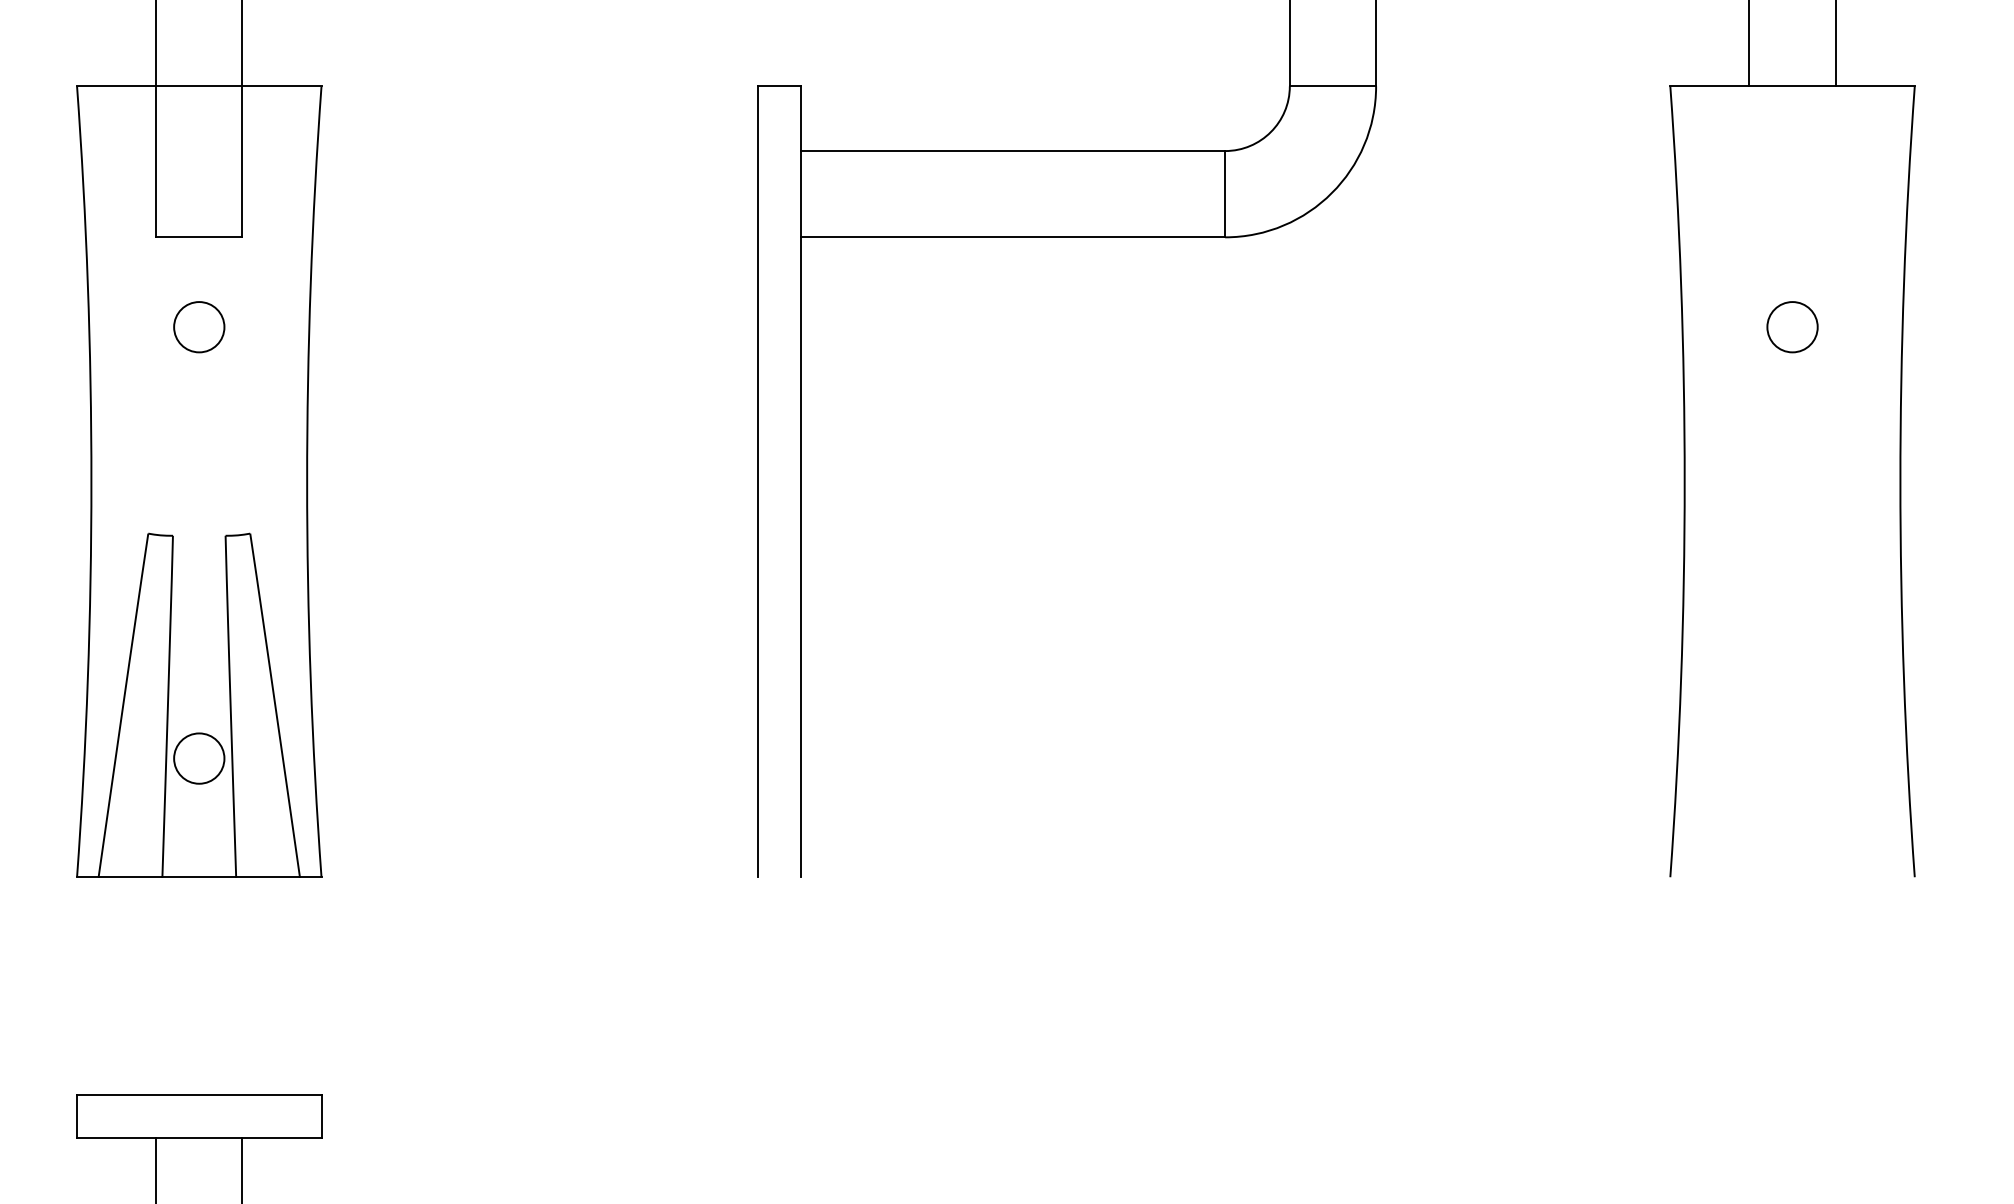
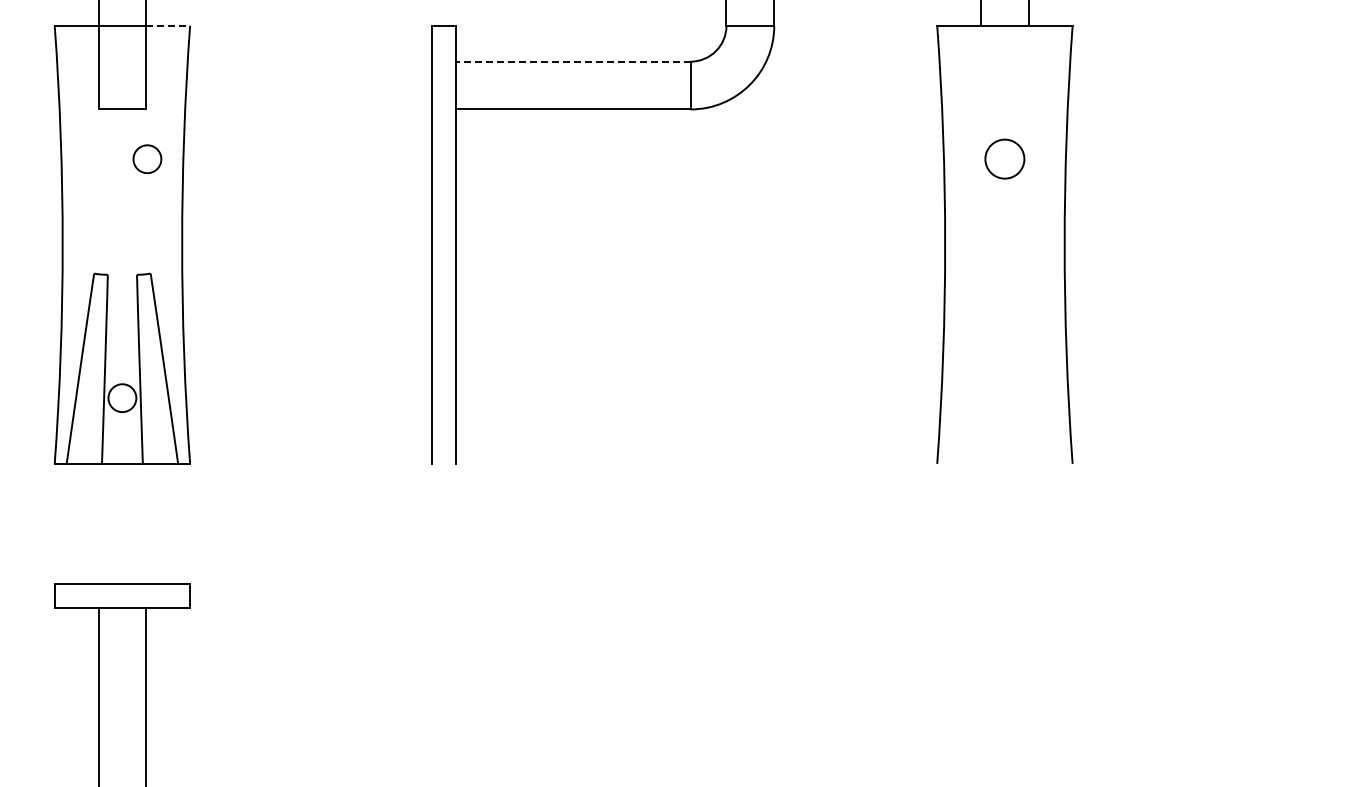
line: (282, 85) -> (168, 25), solid -> dashed
line: (1011, 150) -> (572, 61), solid -> dashed
circle: (199, 327) -> (147, 159), moved
circle: (1791, 327) -> (1004, 159), size x1.4

